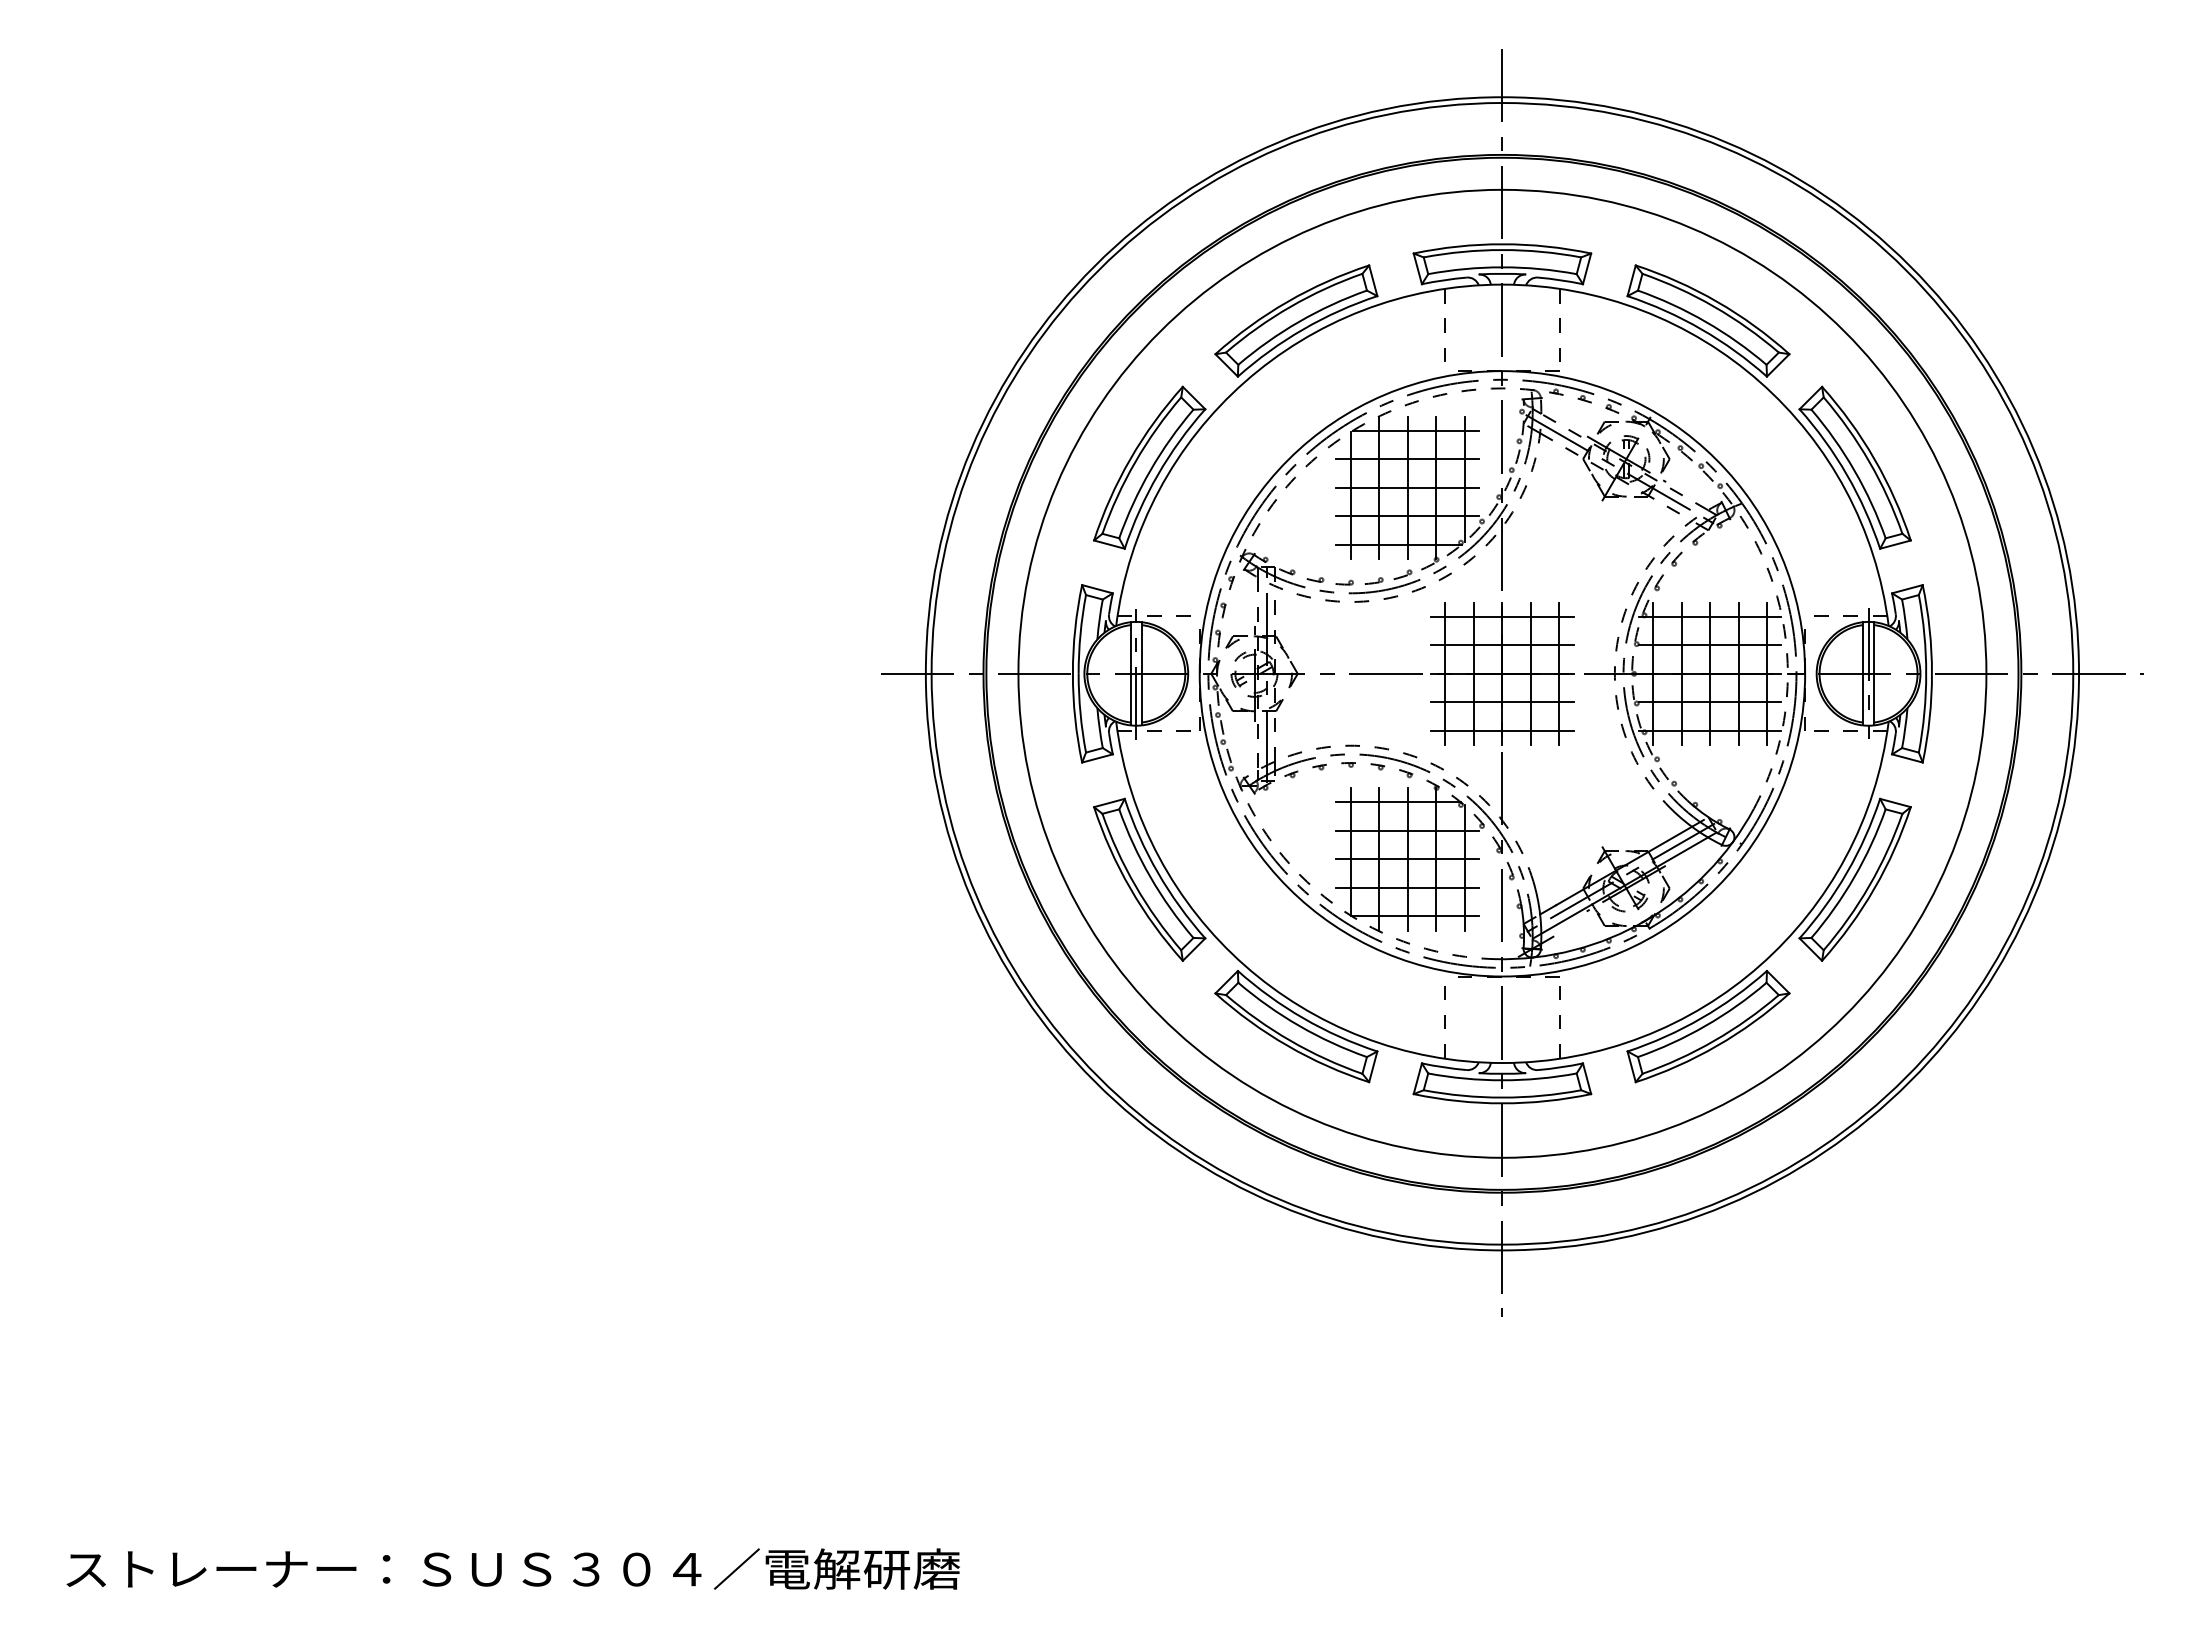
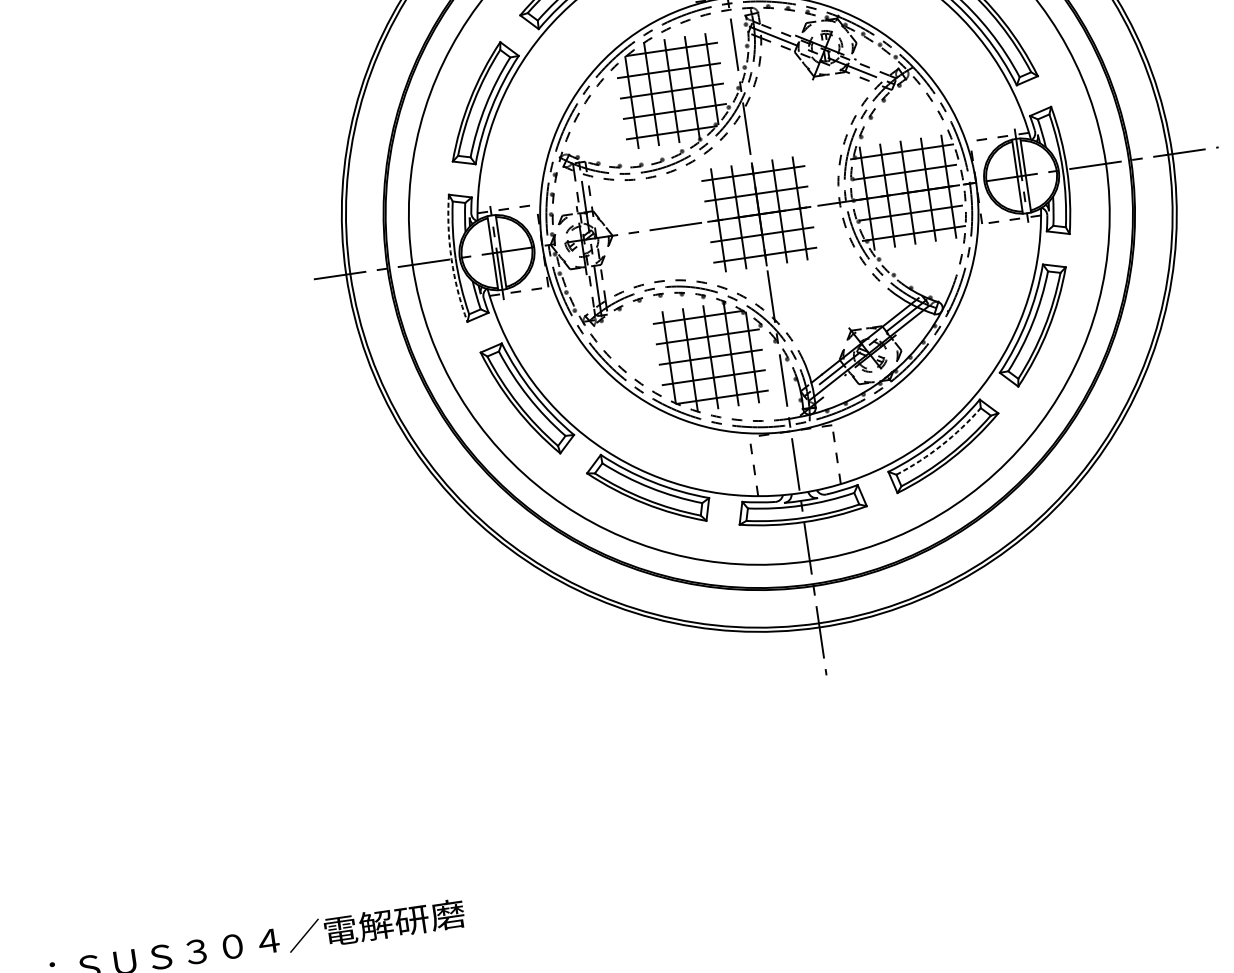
arc: (1072, 673) -> (451, 259), solid -> dashed
arc: (1705, 1025) -> (941, 445), solid -> dashed

